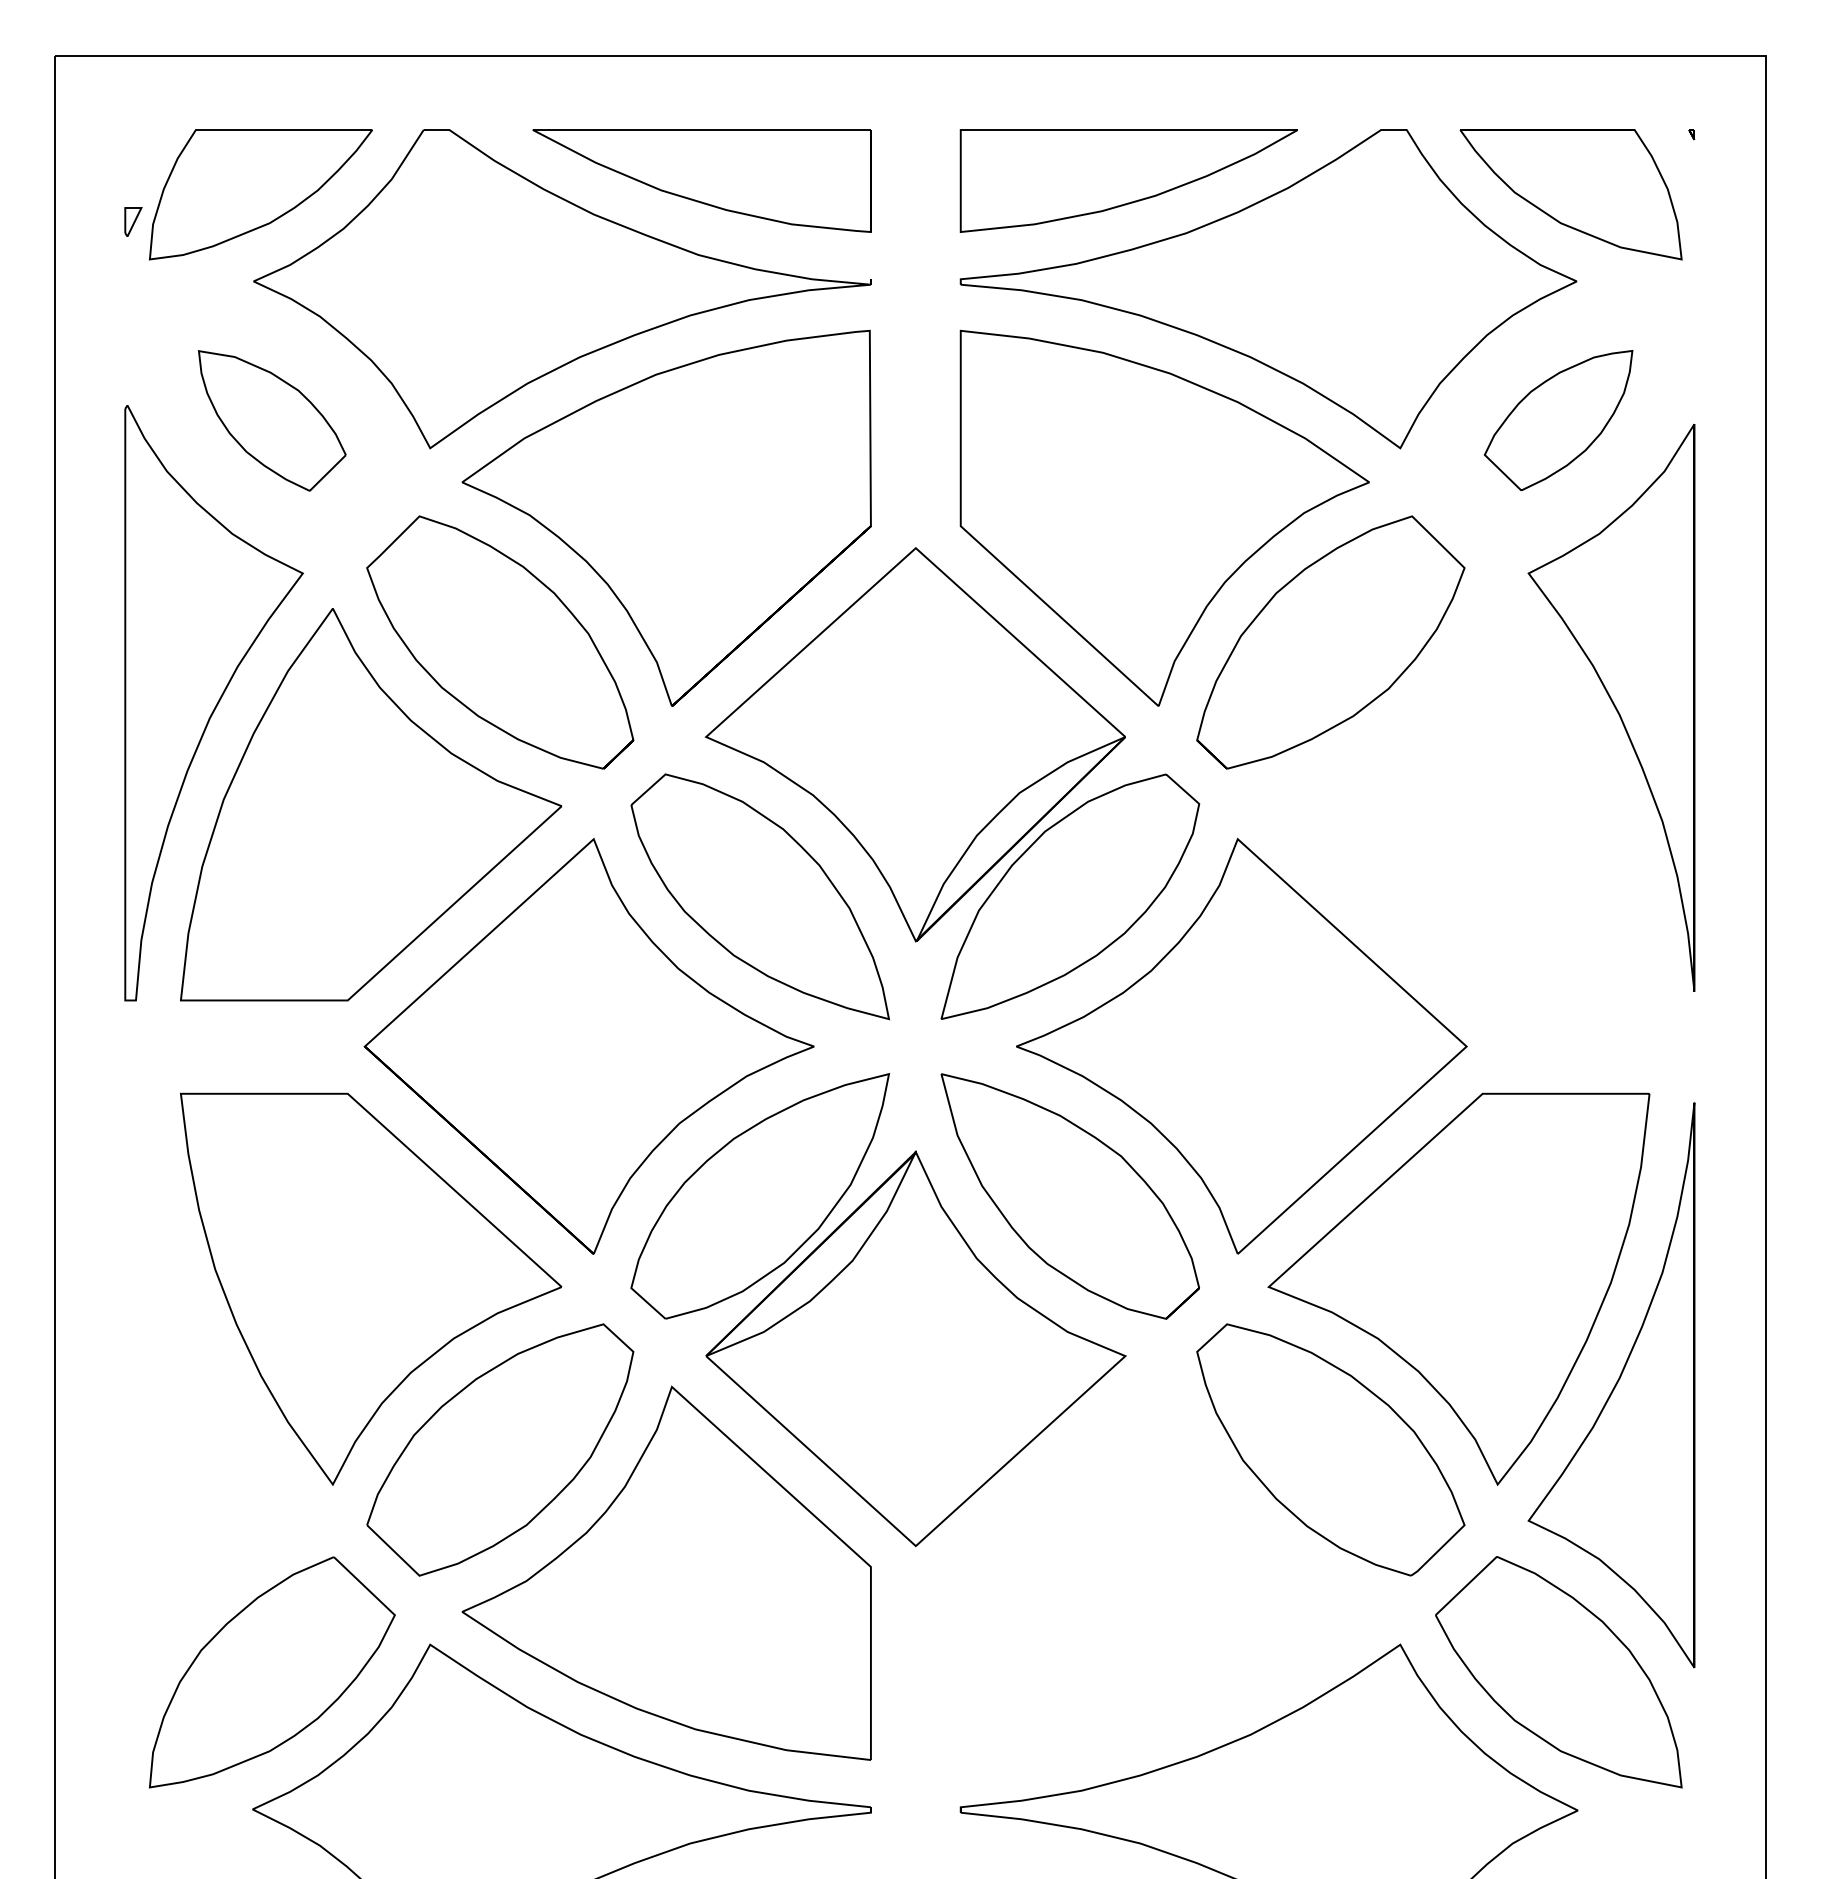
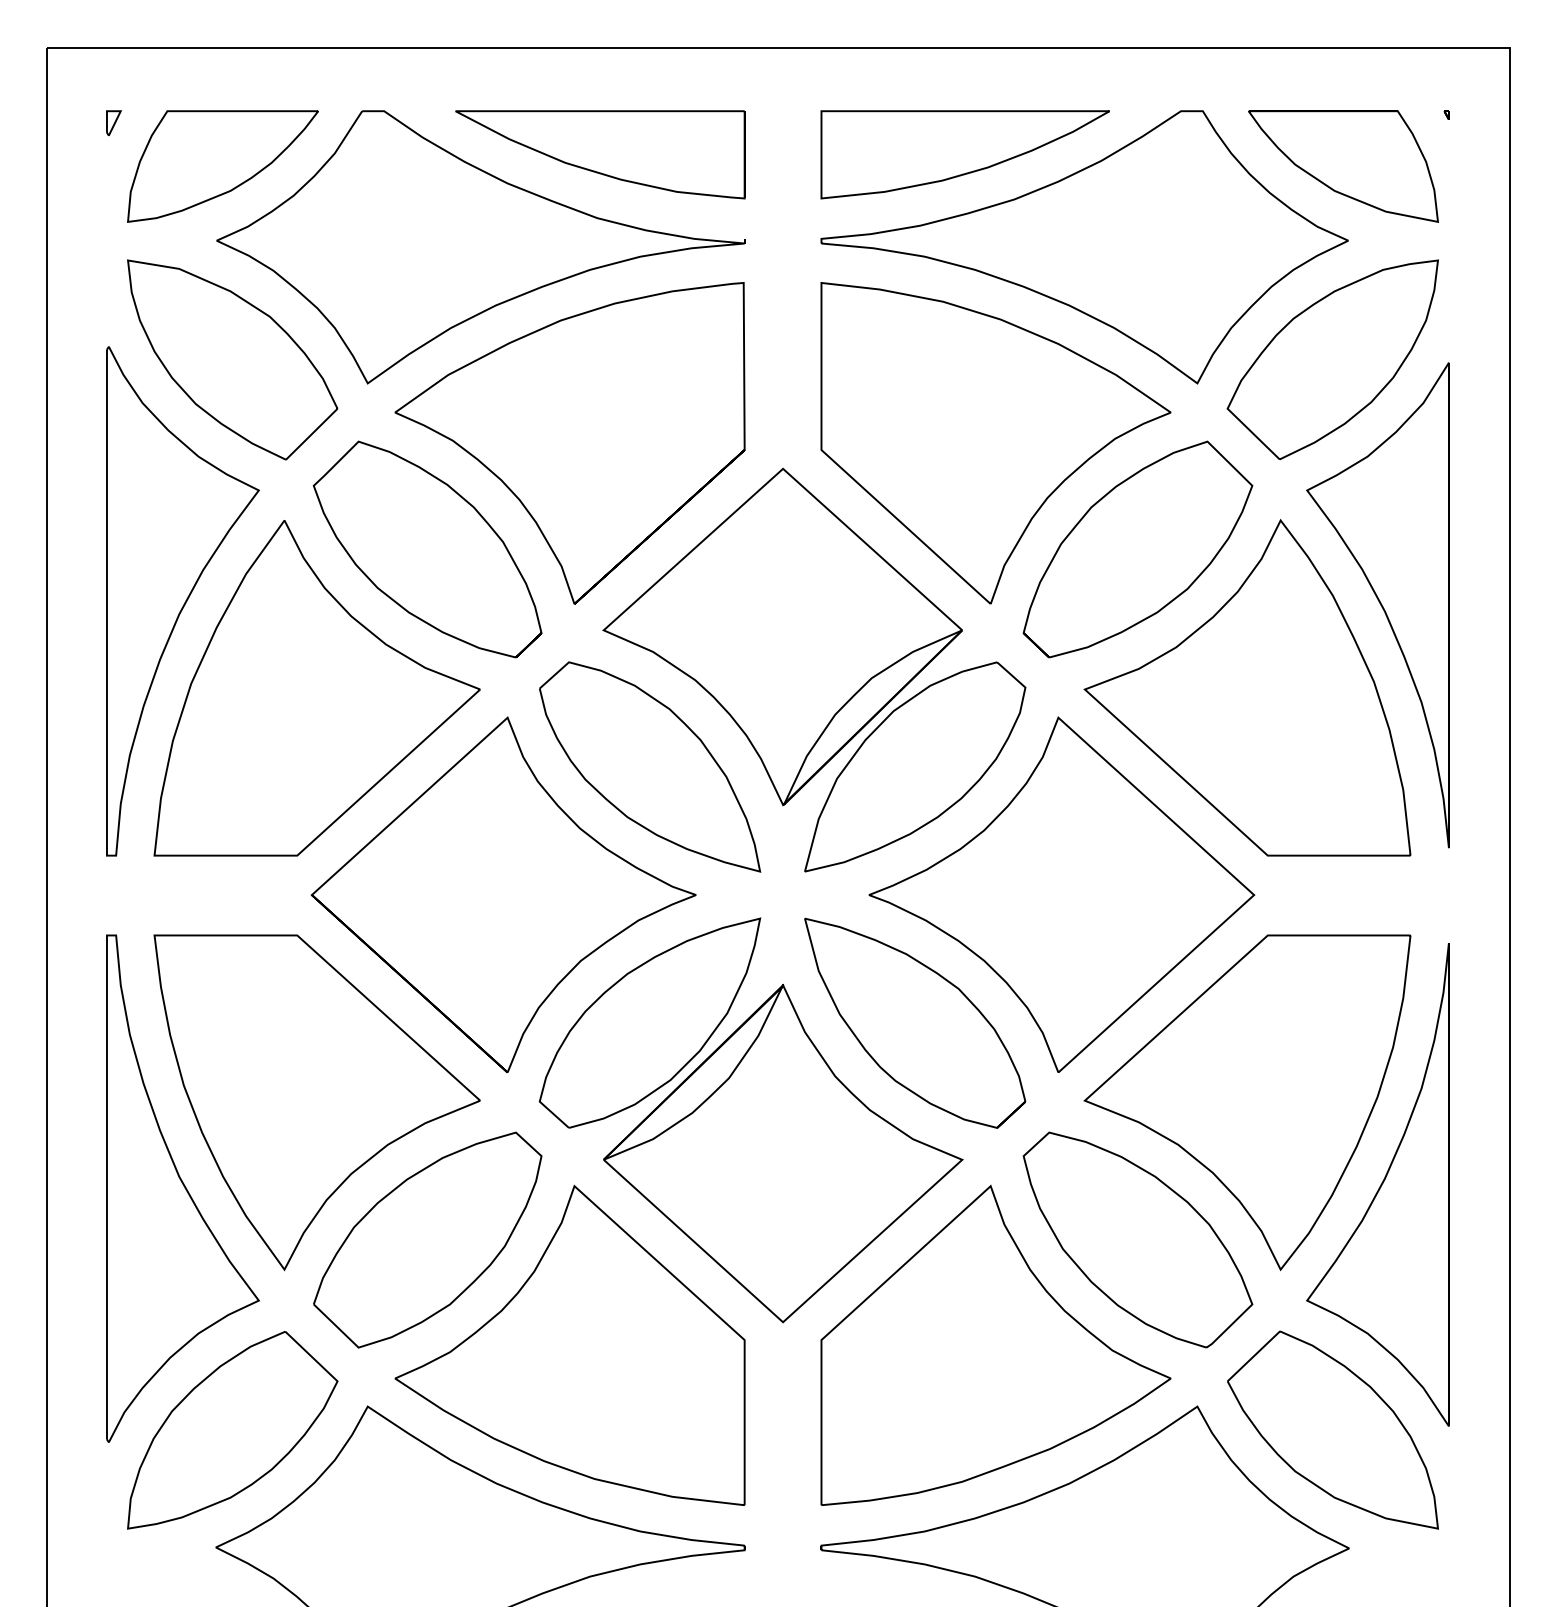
part: (133, 221) -> (114, 122), moved
part: (272, 420) -> (232, 359), size x1.67
part: (1558, 420) -> (1332, 359), size x1.67
part: (1458, 804) -> (1247, 688), added
part: (213, 1389) -> (182, 1188), added
part: (1164, 1572) -> (995, 1344), added

